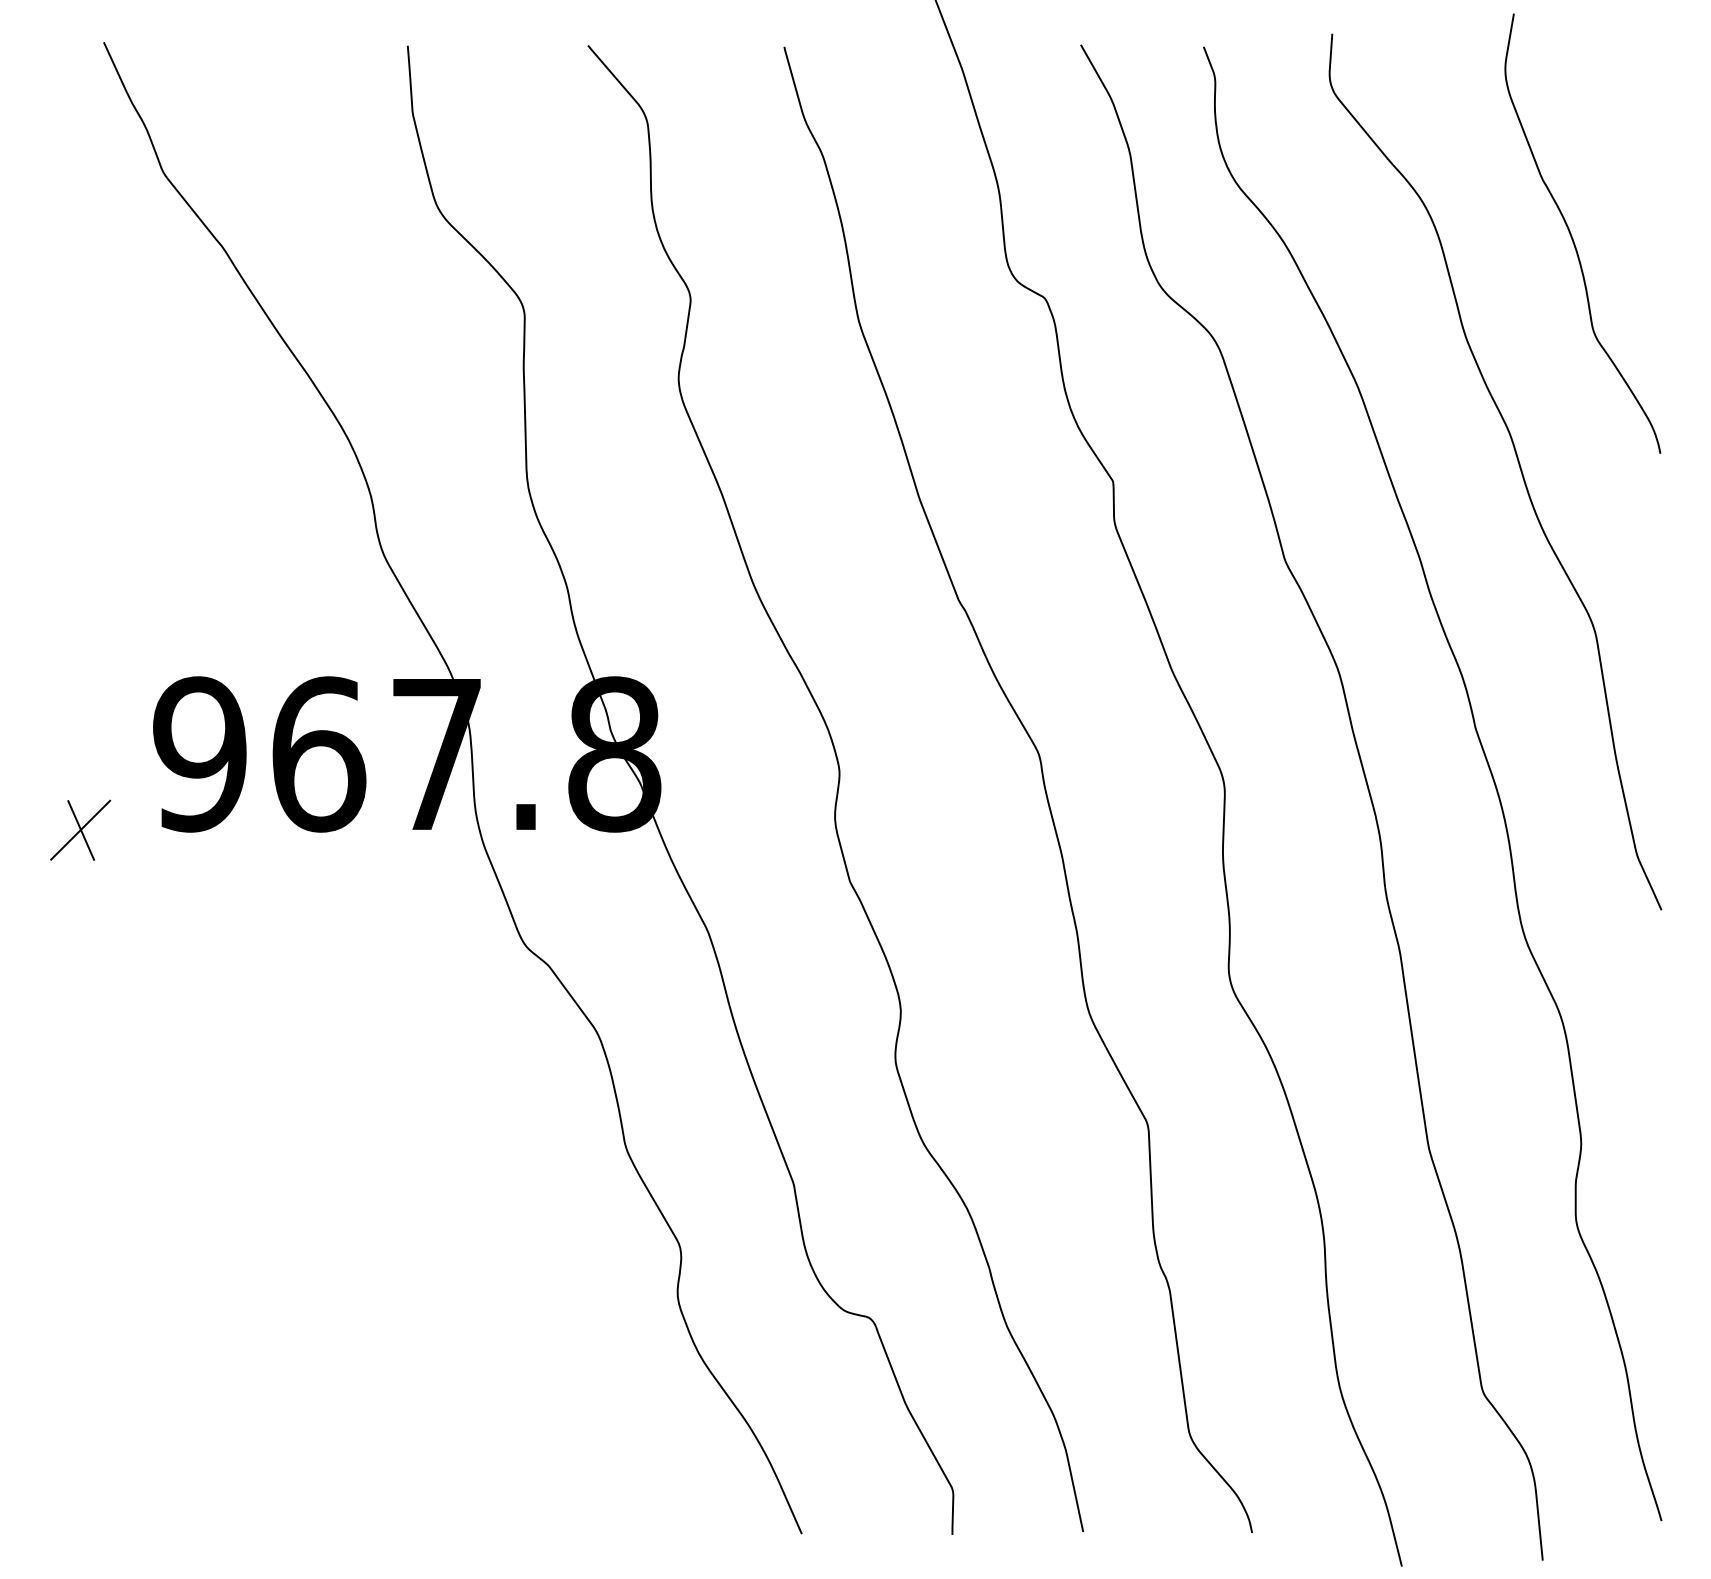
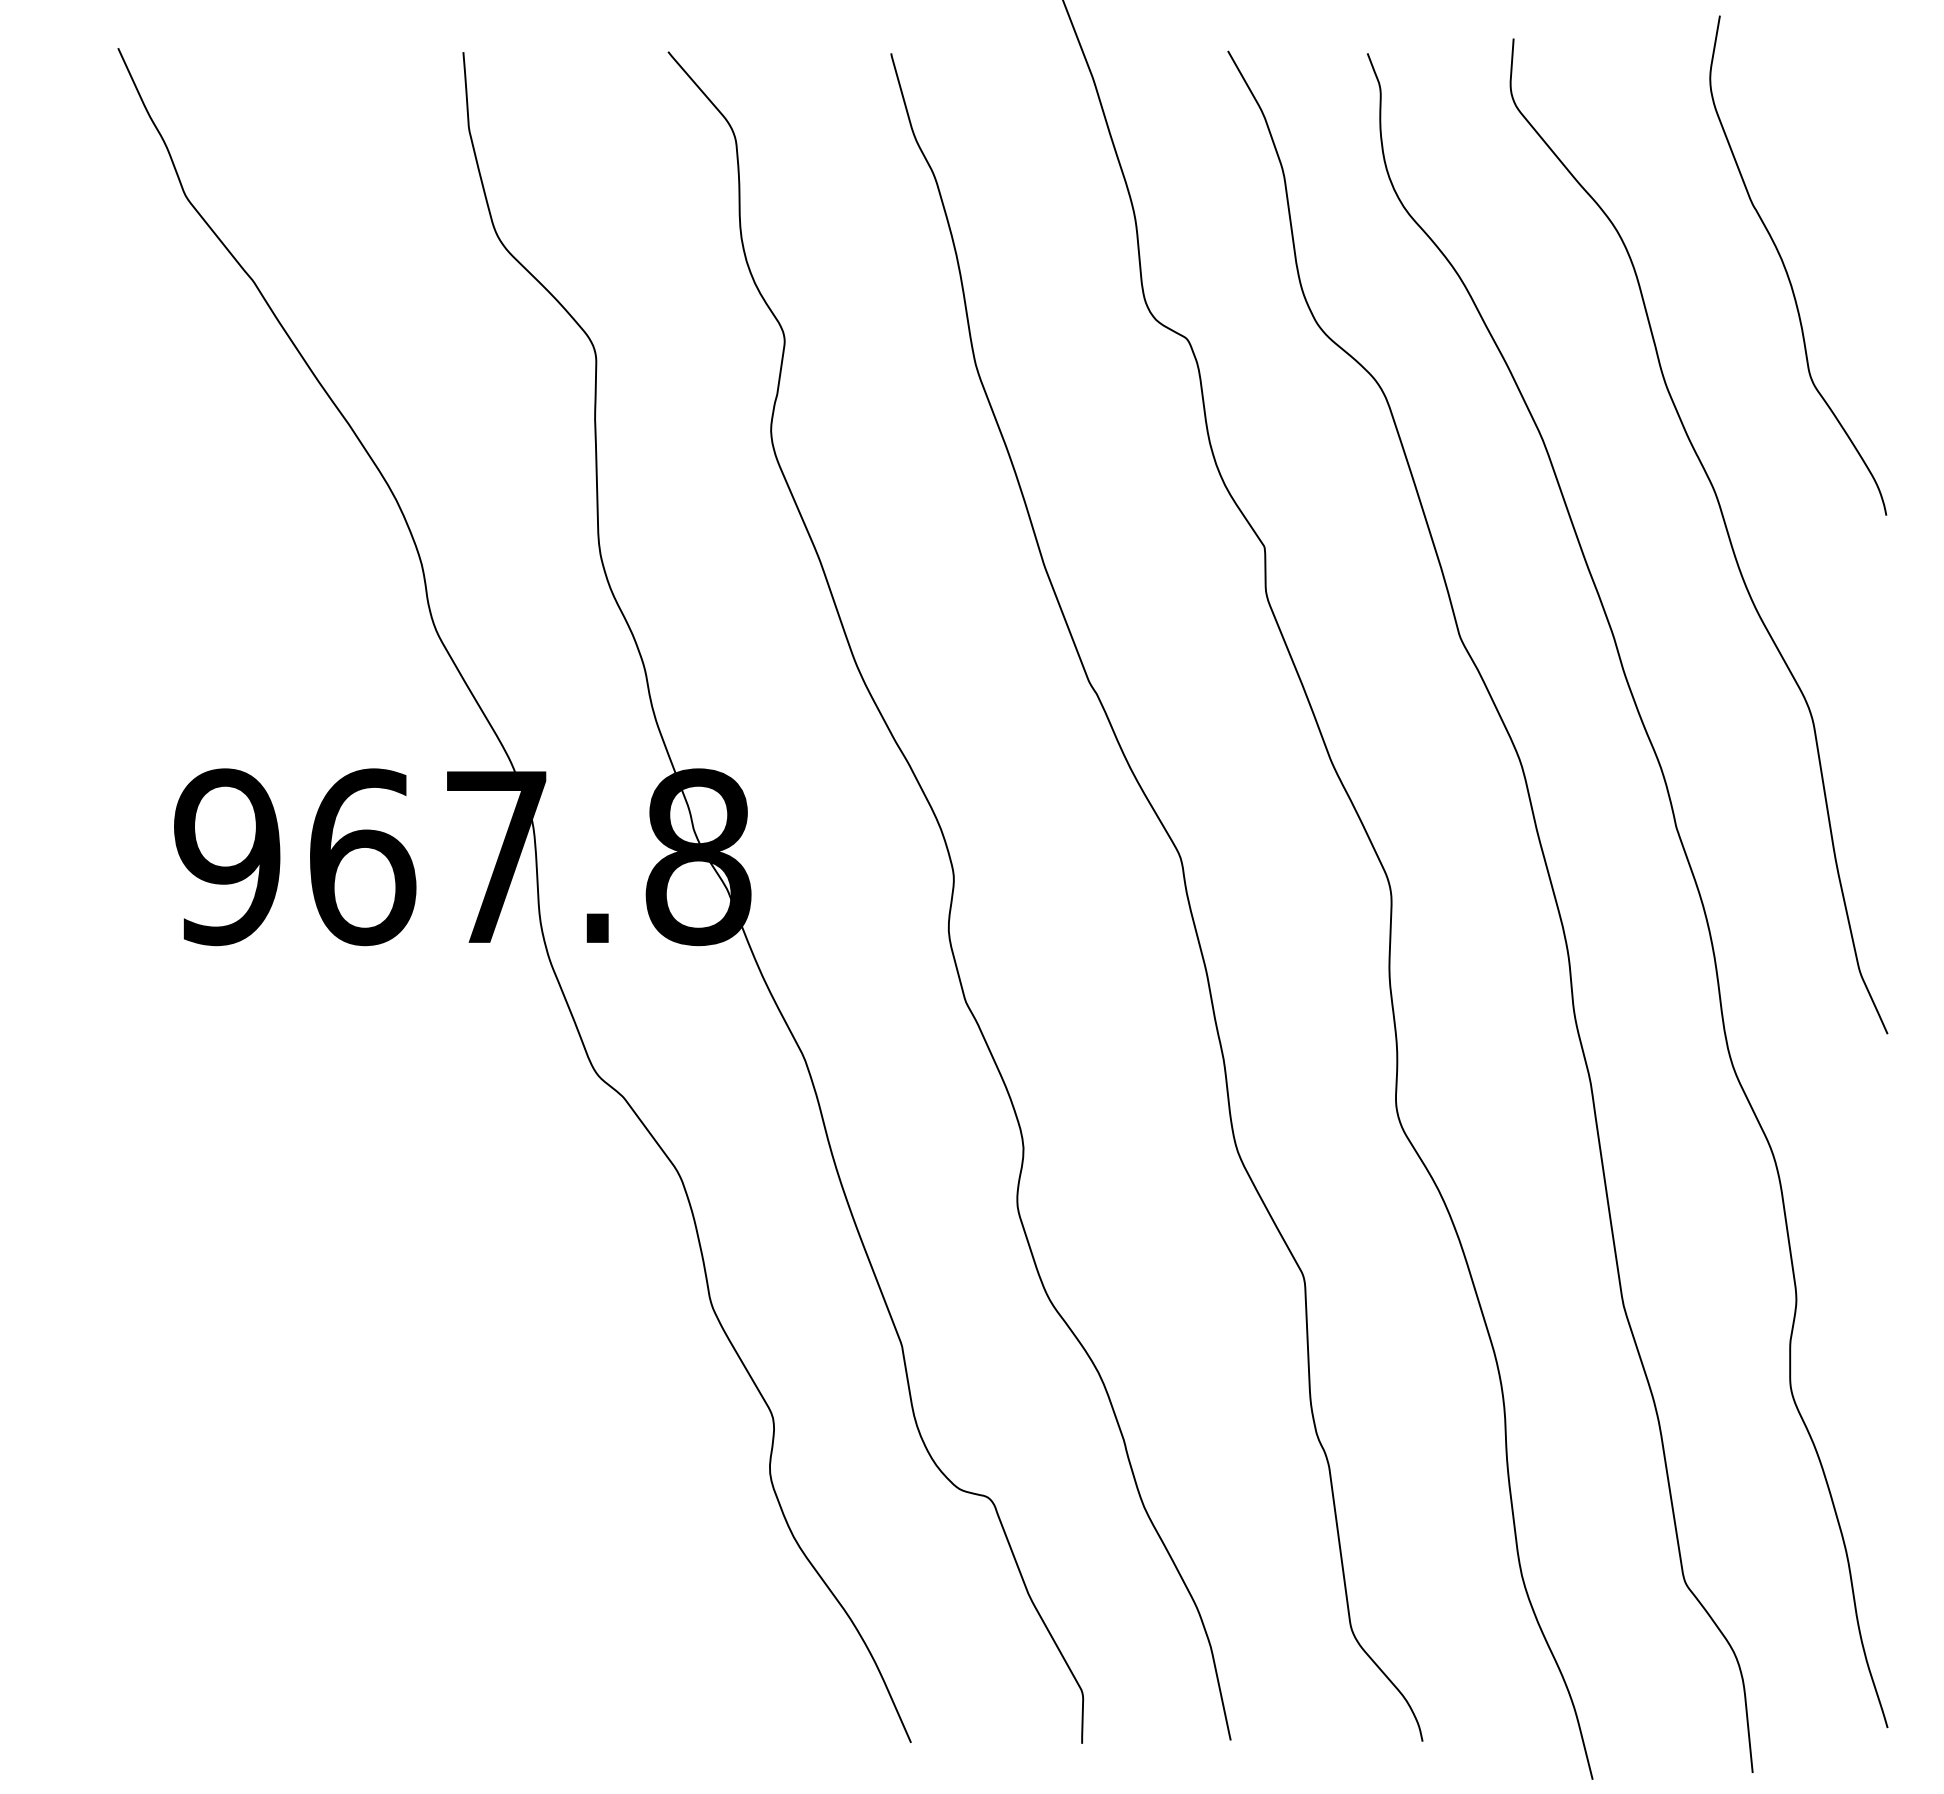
part: (80, 829) -> (91, 942), removed

